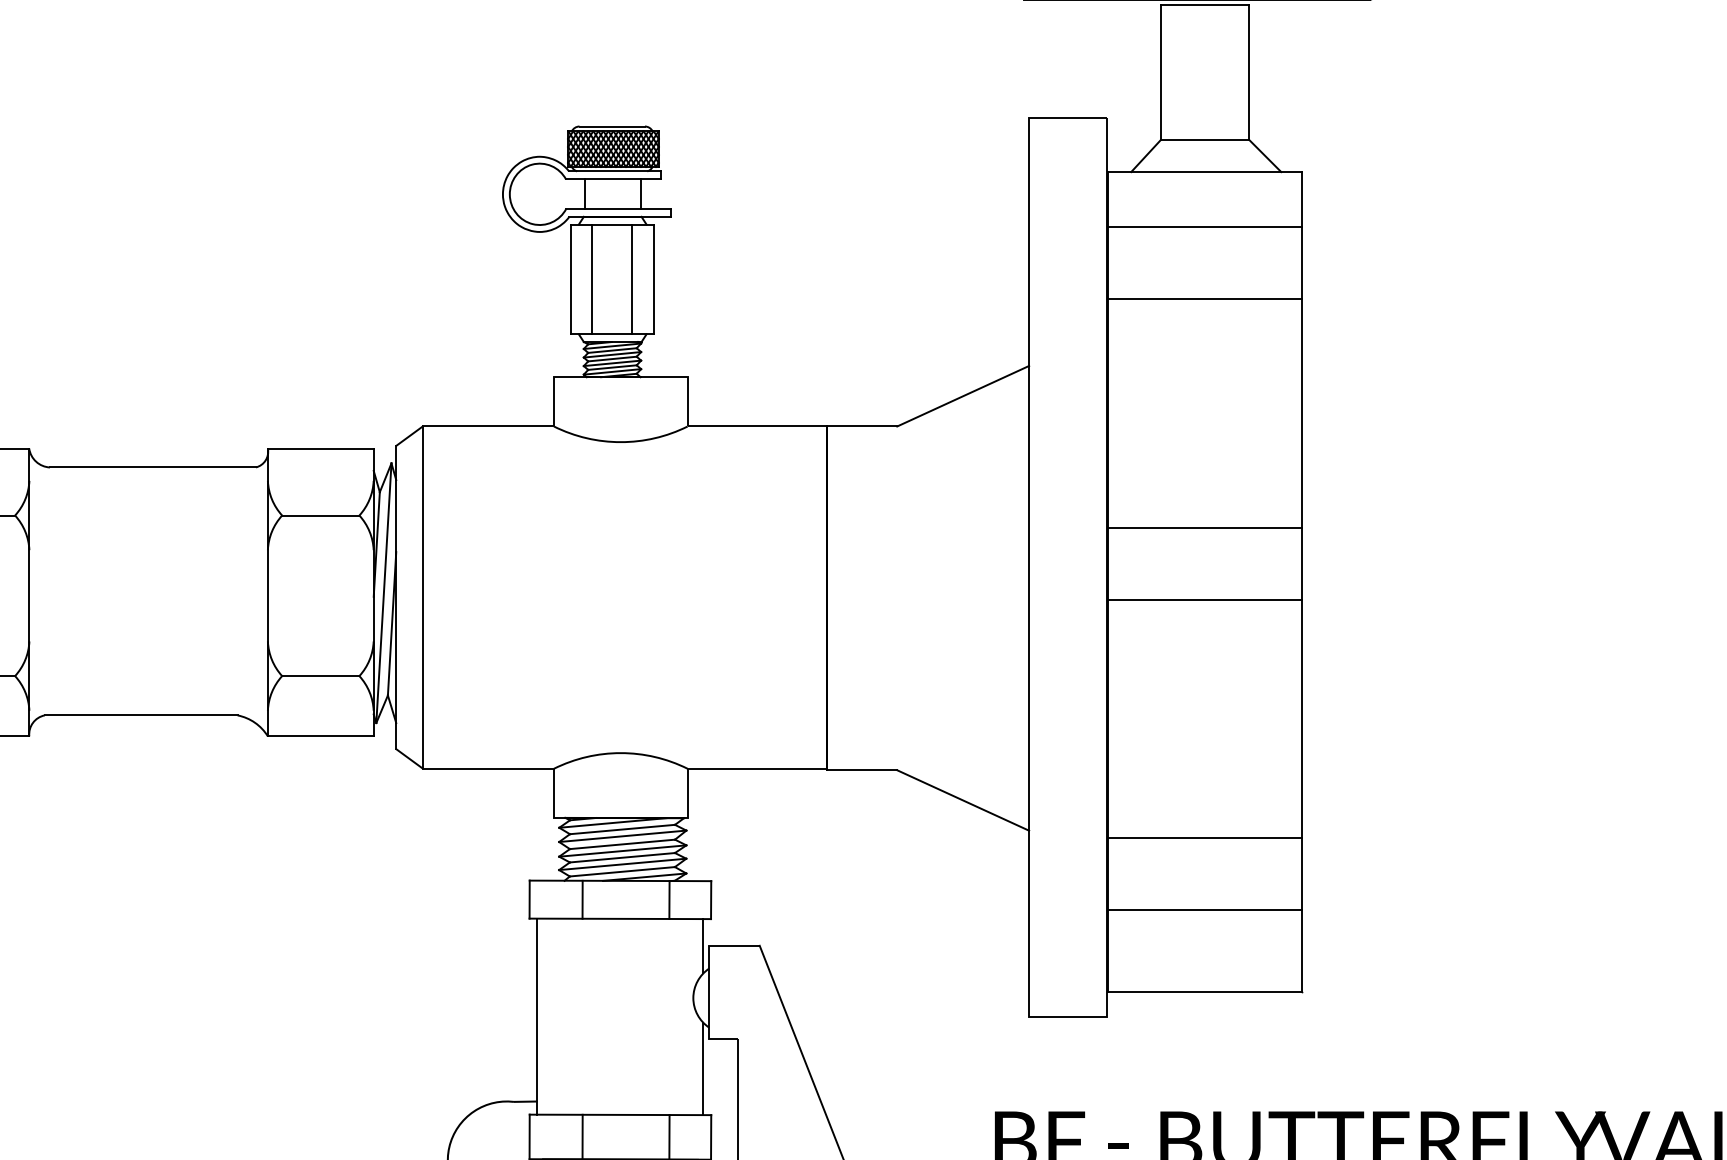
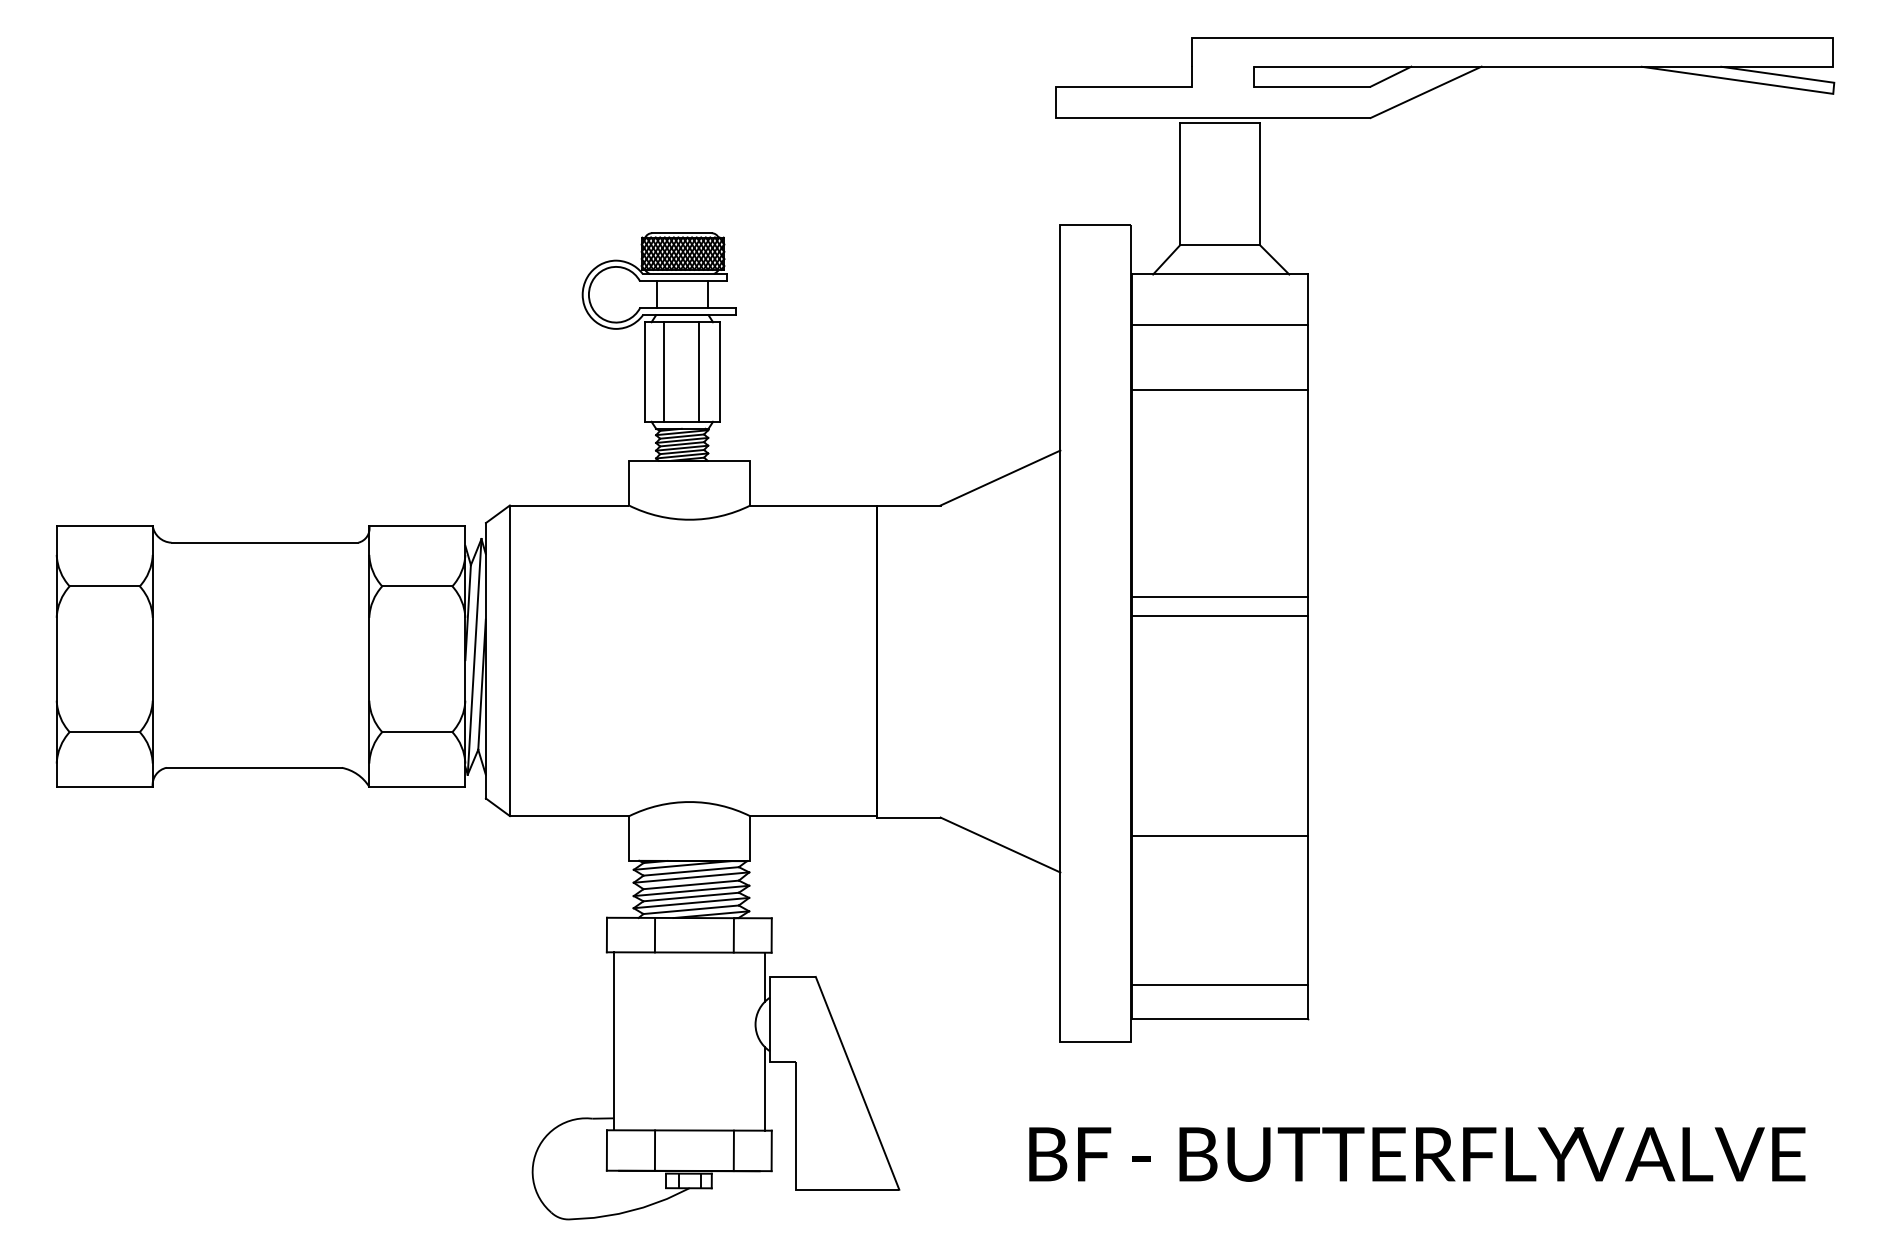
line: (1204, 599) -> (1219, 615), moved
line: (1204, 838) -> (1219, 836), moved
line: (1204, 910) -> (1219, 985), moved

